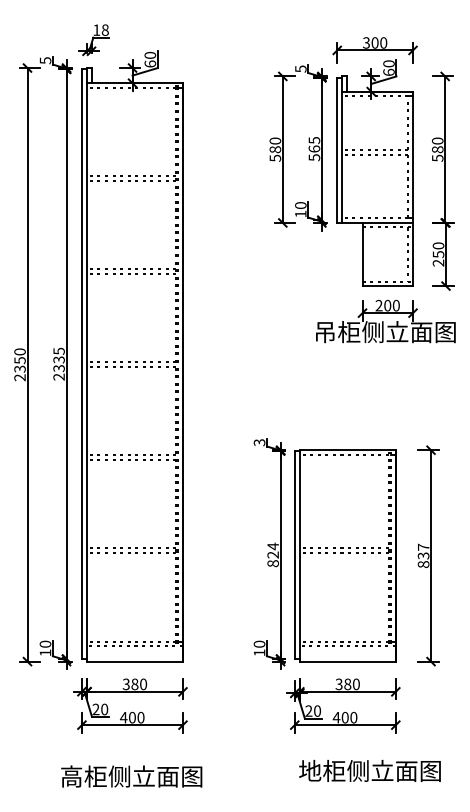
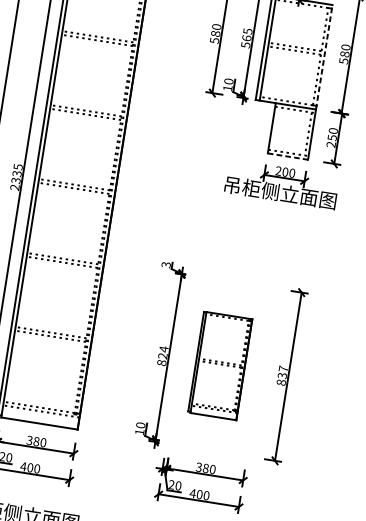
line: (413, 157) -> (324, 57), solid -> dashed
line: (388, 286) -> (288, 157), solid -> dashed
part: (345, 555) -> (220, 365), size x0.6

